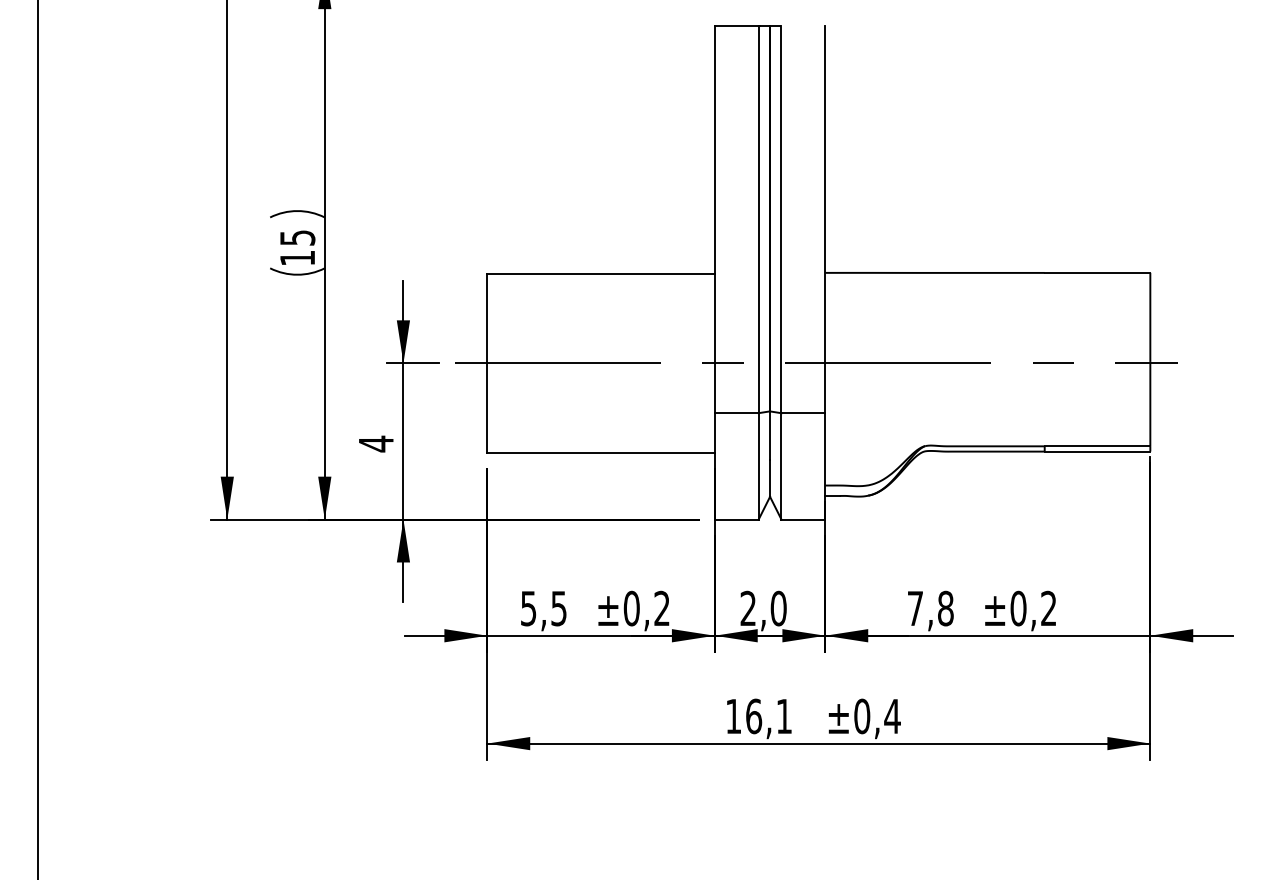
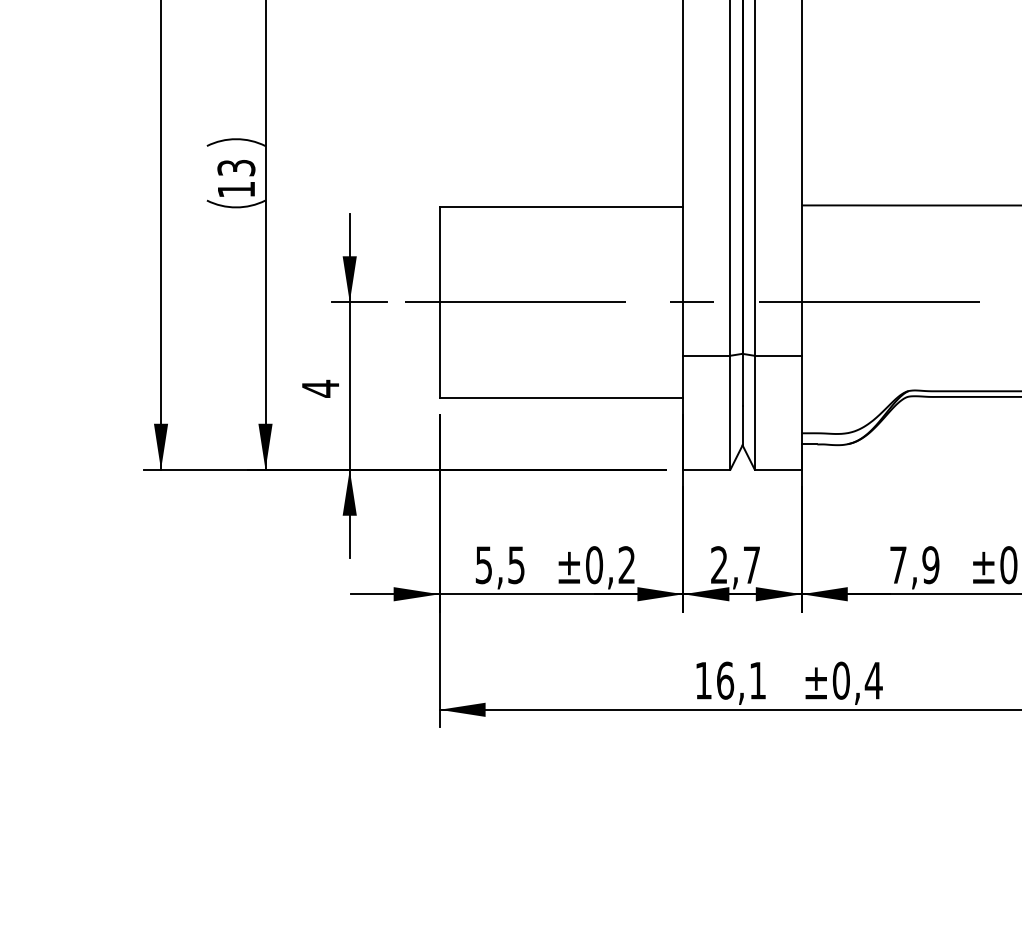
text: (296, 237) -> (235, 167), 15 -> 13
text: (778, 608) -> (751, 565), 2,0 -> 2,7
text: (945, 608) -> (930, 565), 7,8 -> 7,9

